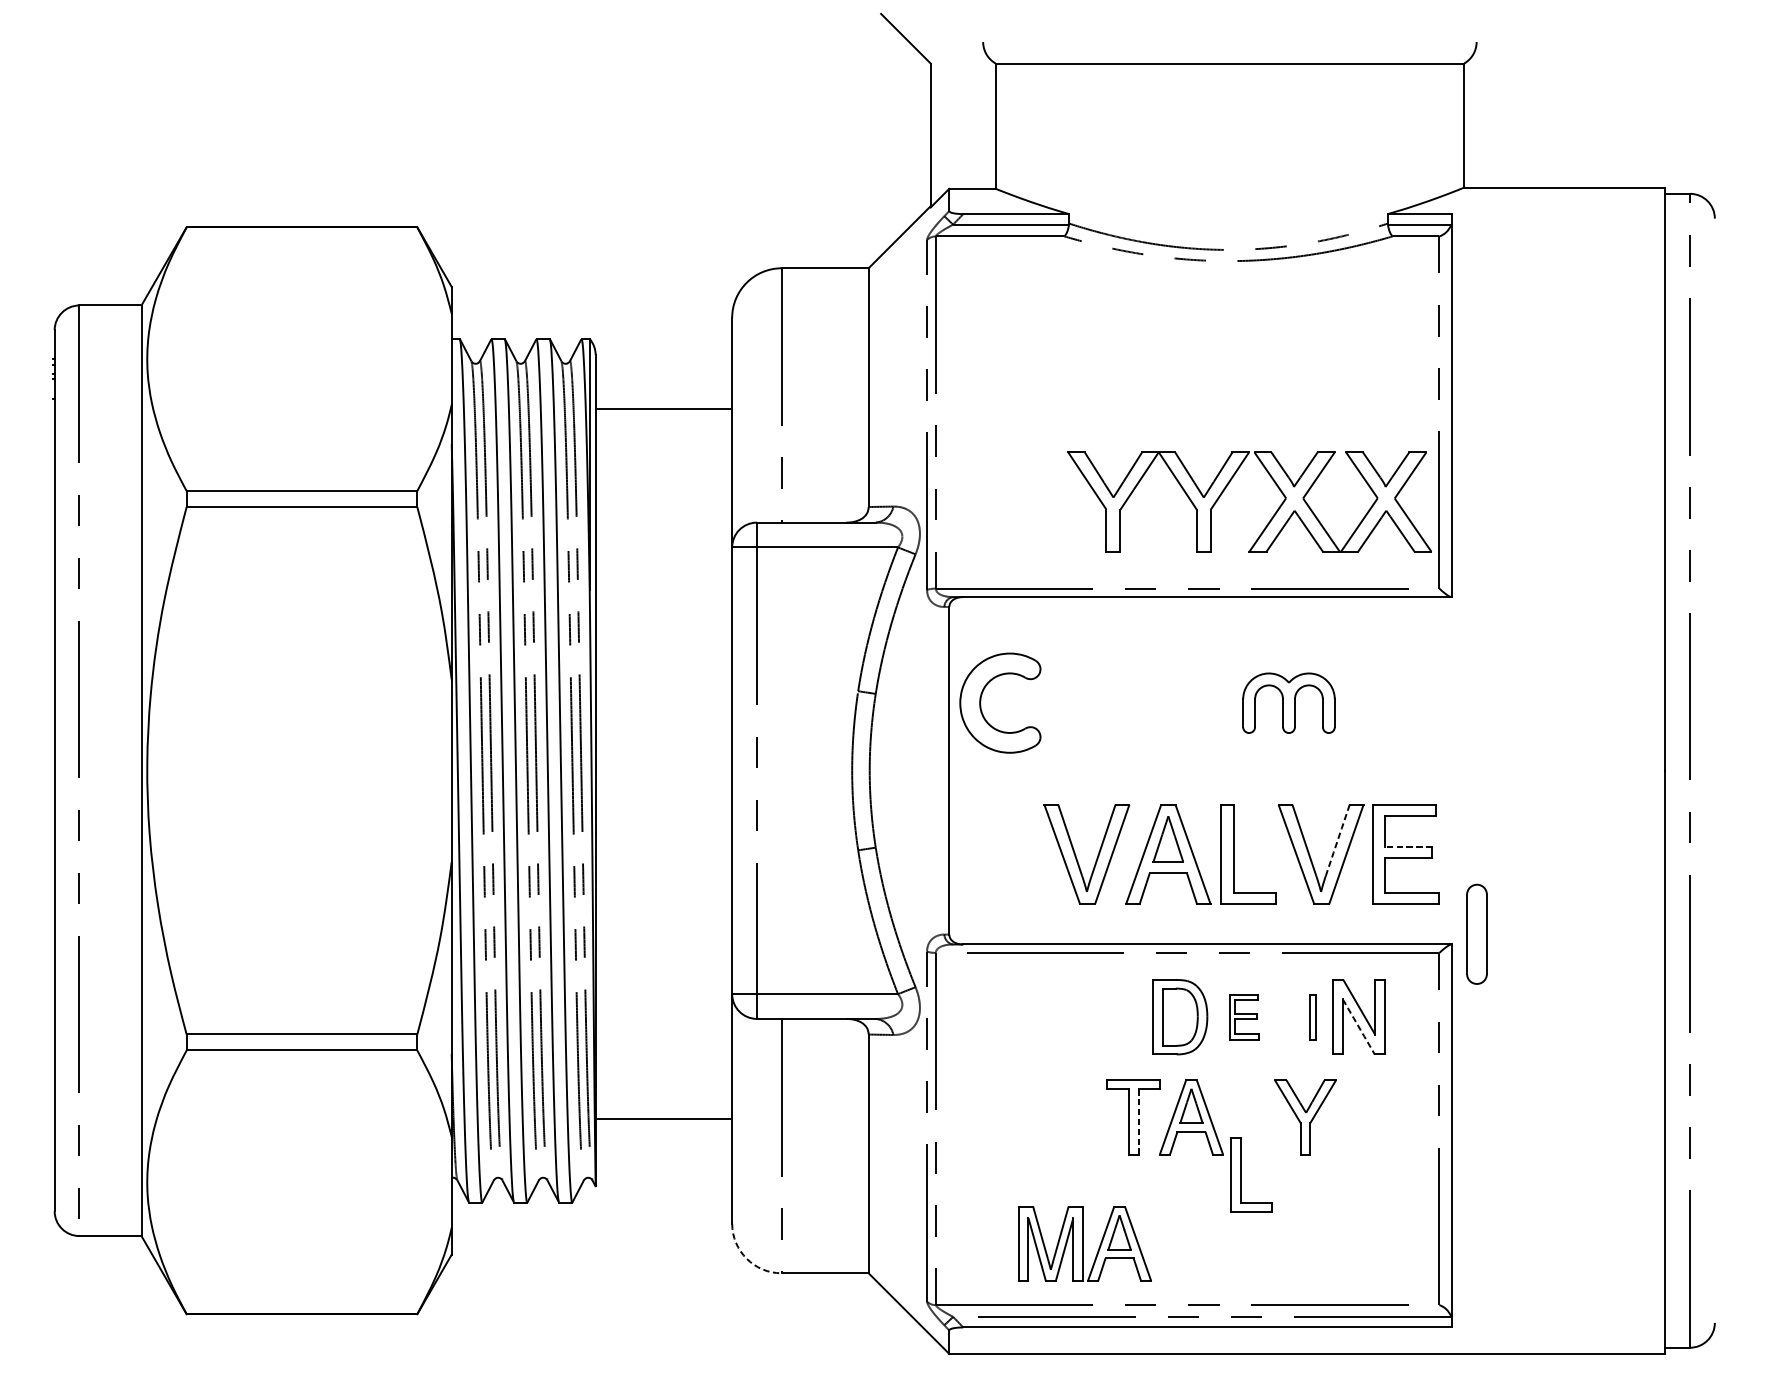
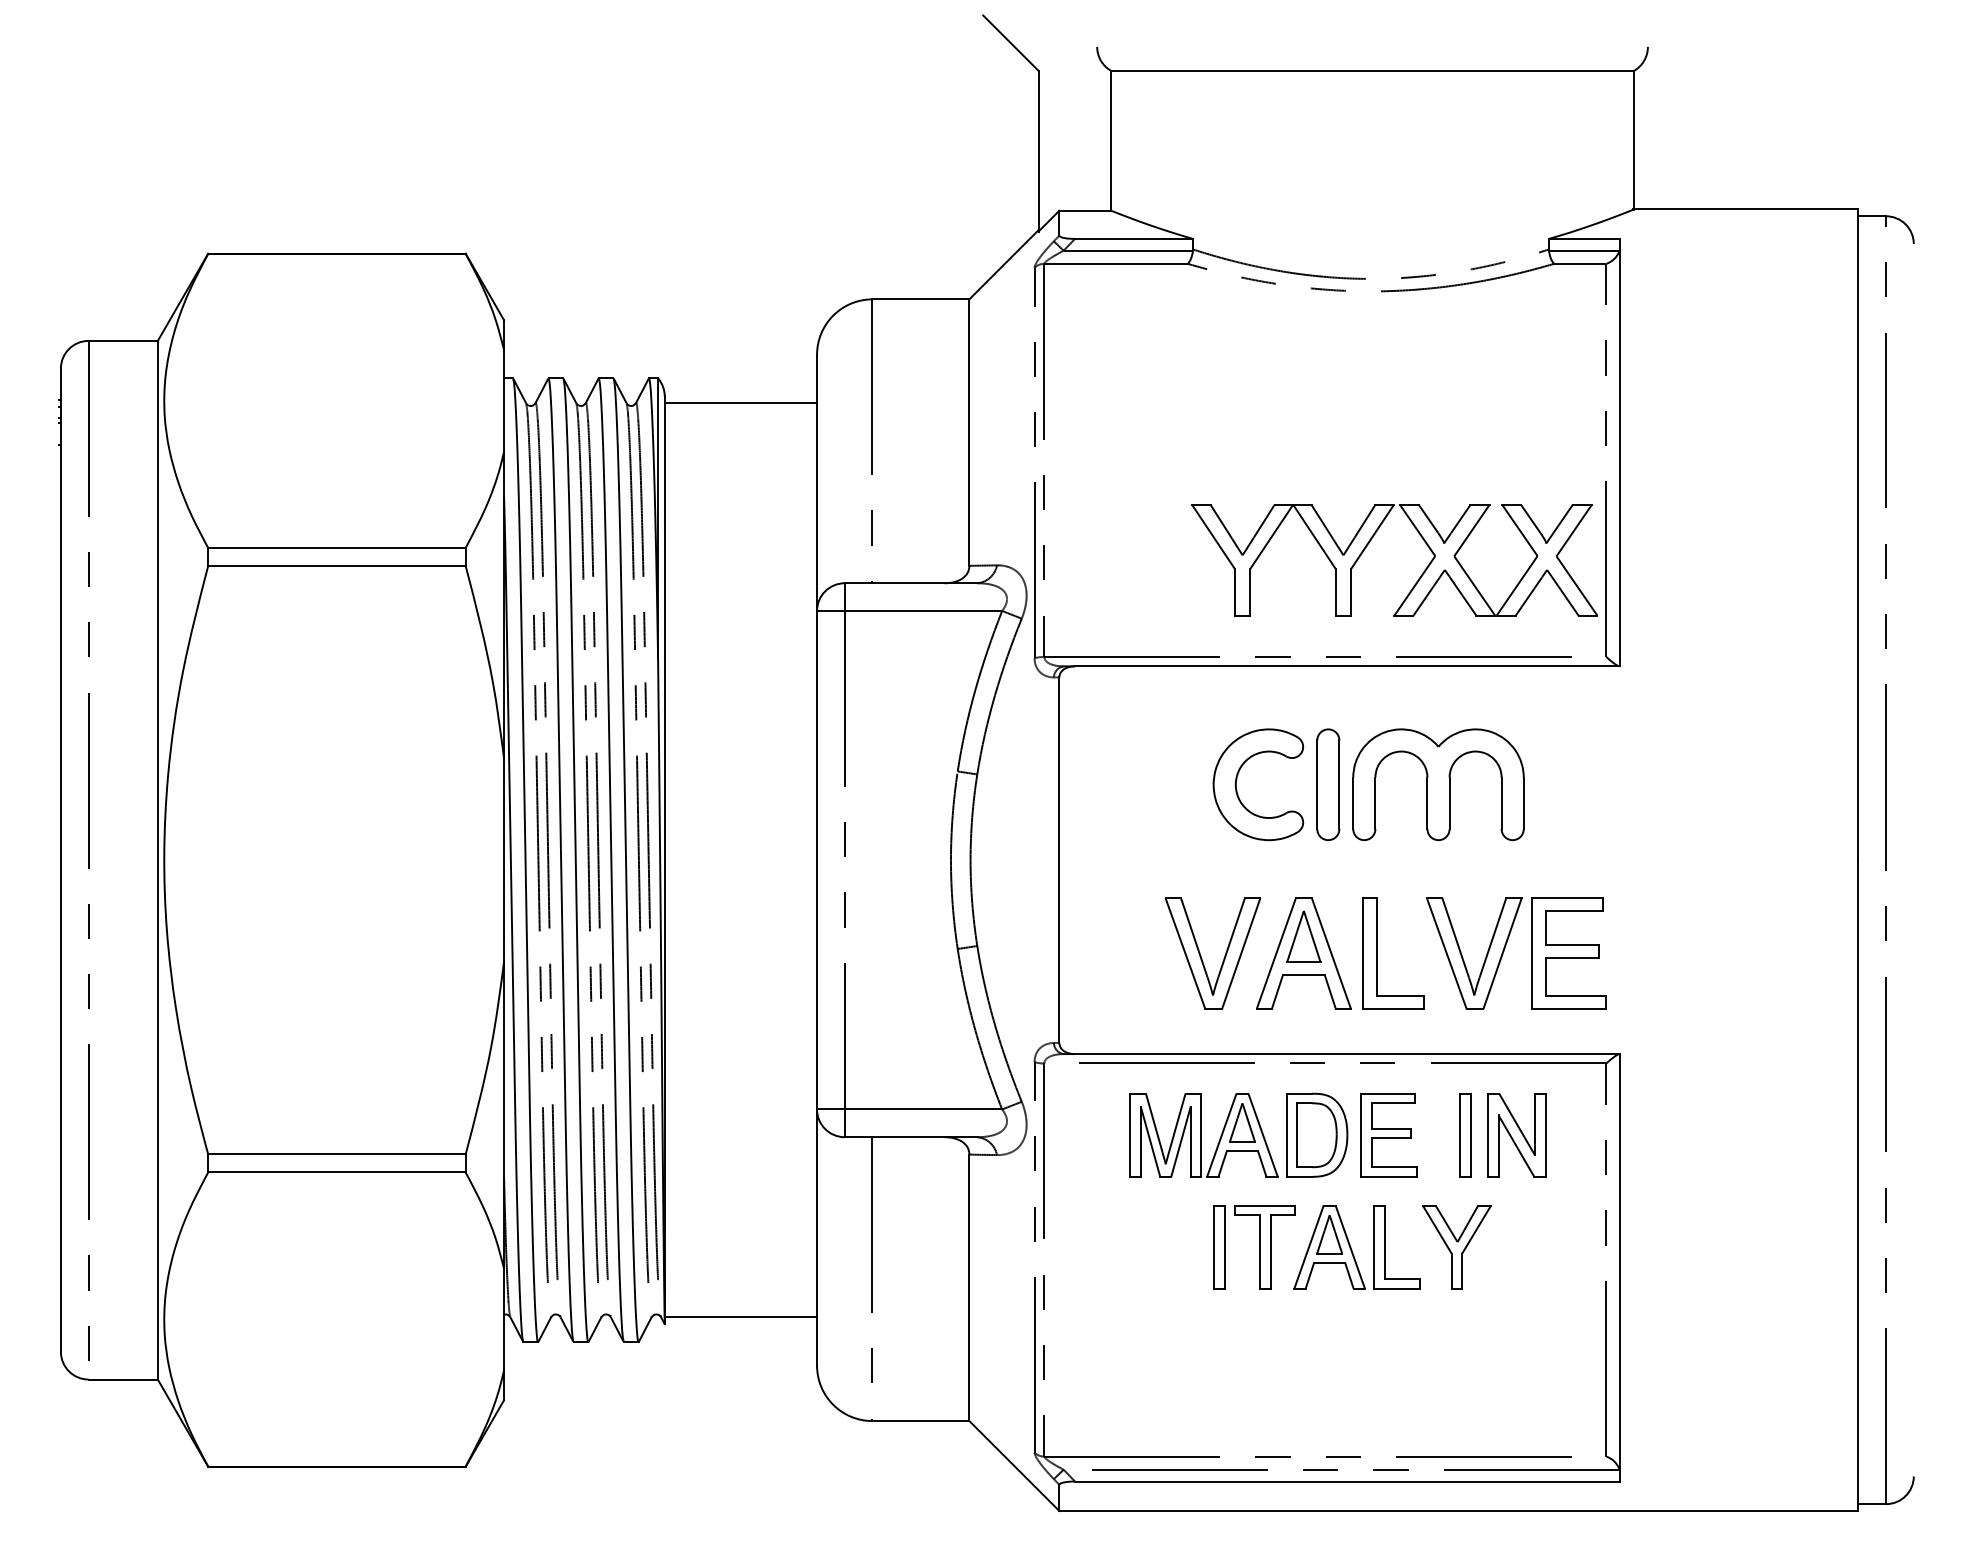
line: (663, 409) -> (740, 403), moved
part: (981, 698) -> (1237, 779), moved
part: (1288, 702) -> (1438, 784), size x1.67
line: (1337, 840) -> (1492, 937), dashed -> solid
line: (1408, 847) -> (1571, 945), dashed -> solid
part: (1477, 934) -> (1328, 784), moved
part: (1244, 1017) -> (1388, 1135), size x1.67
part: (1313, 1017) -> (1465, 1135), size x1.67
line: (1358, 1027) -> (1516, 1146), dashed -> solid
part: (1092, 1117) -> (1219, 1247), added
line: (663, 1119) -> (740, 1317), moved
line: (1138, 1121) -> (1270, 1251), dashed -> solid
part: (1241, 1175) -> (1385, 1247), moved
part: (1084, 1244) -> (1203, 1135), moved
arc: (746, 1258) -> (833, 1404), dashed -> solid

